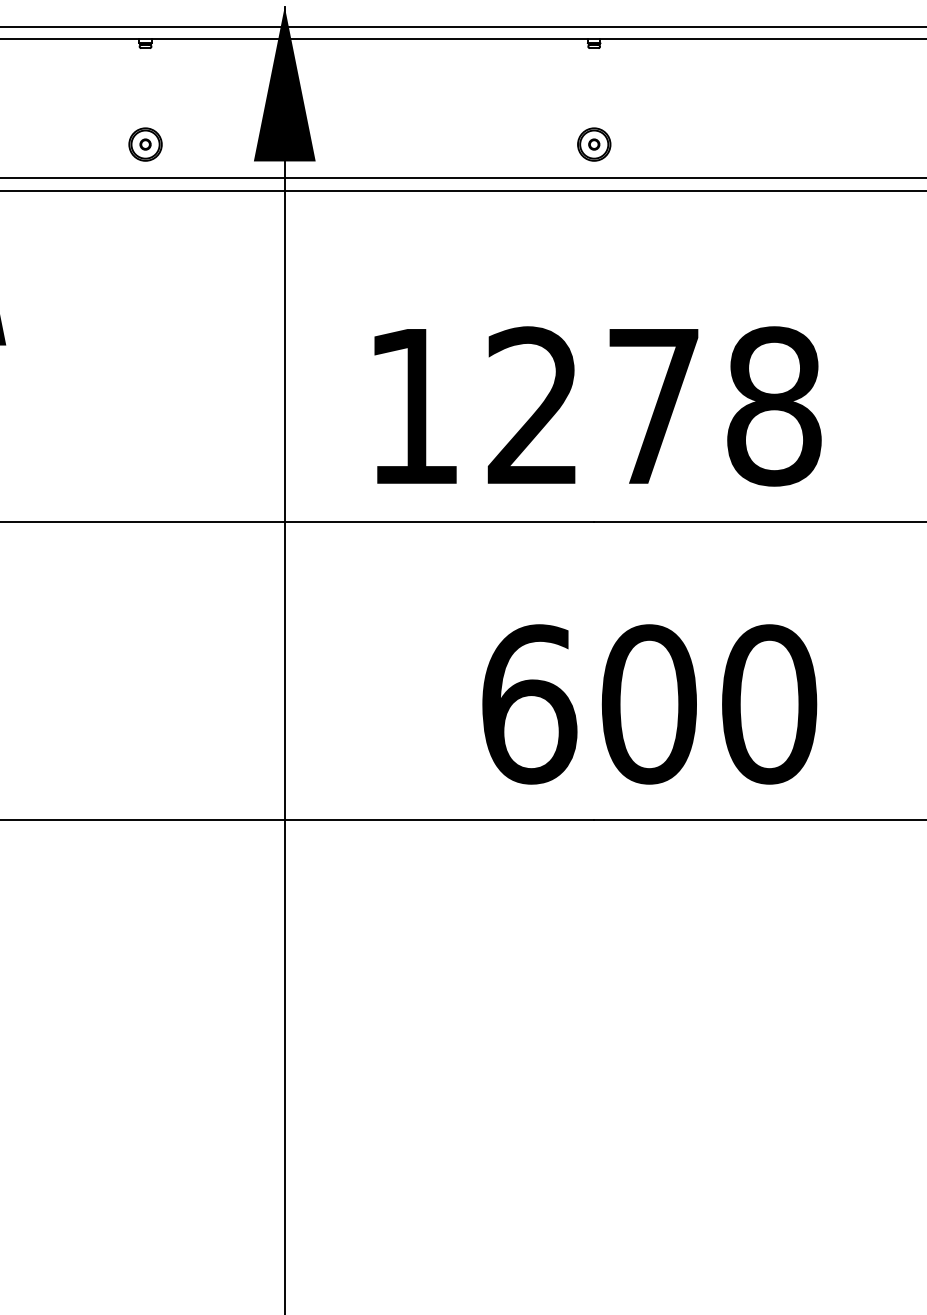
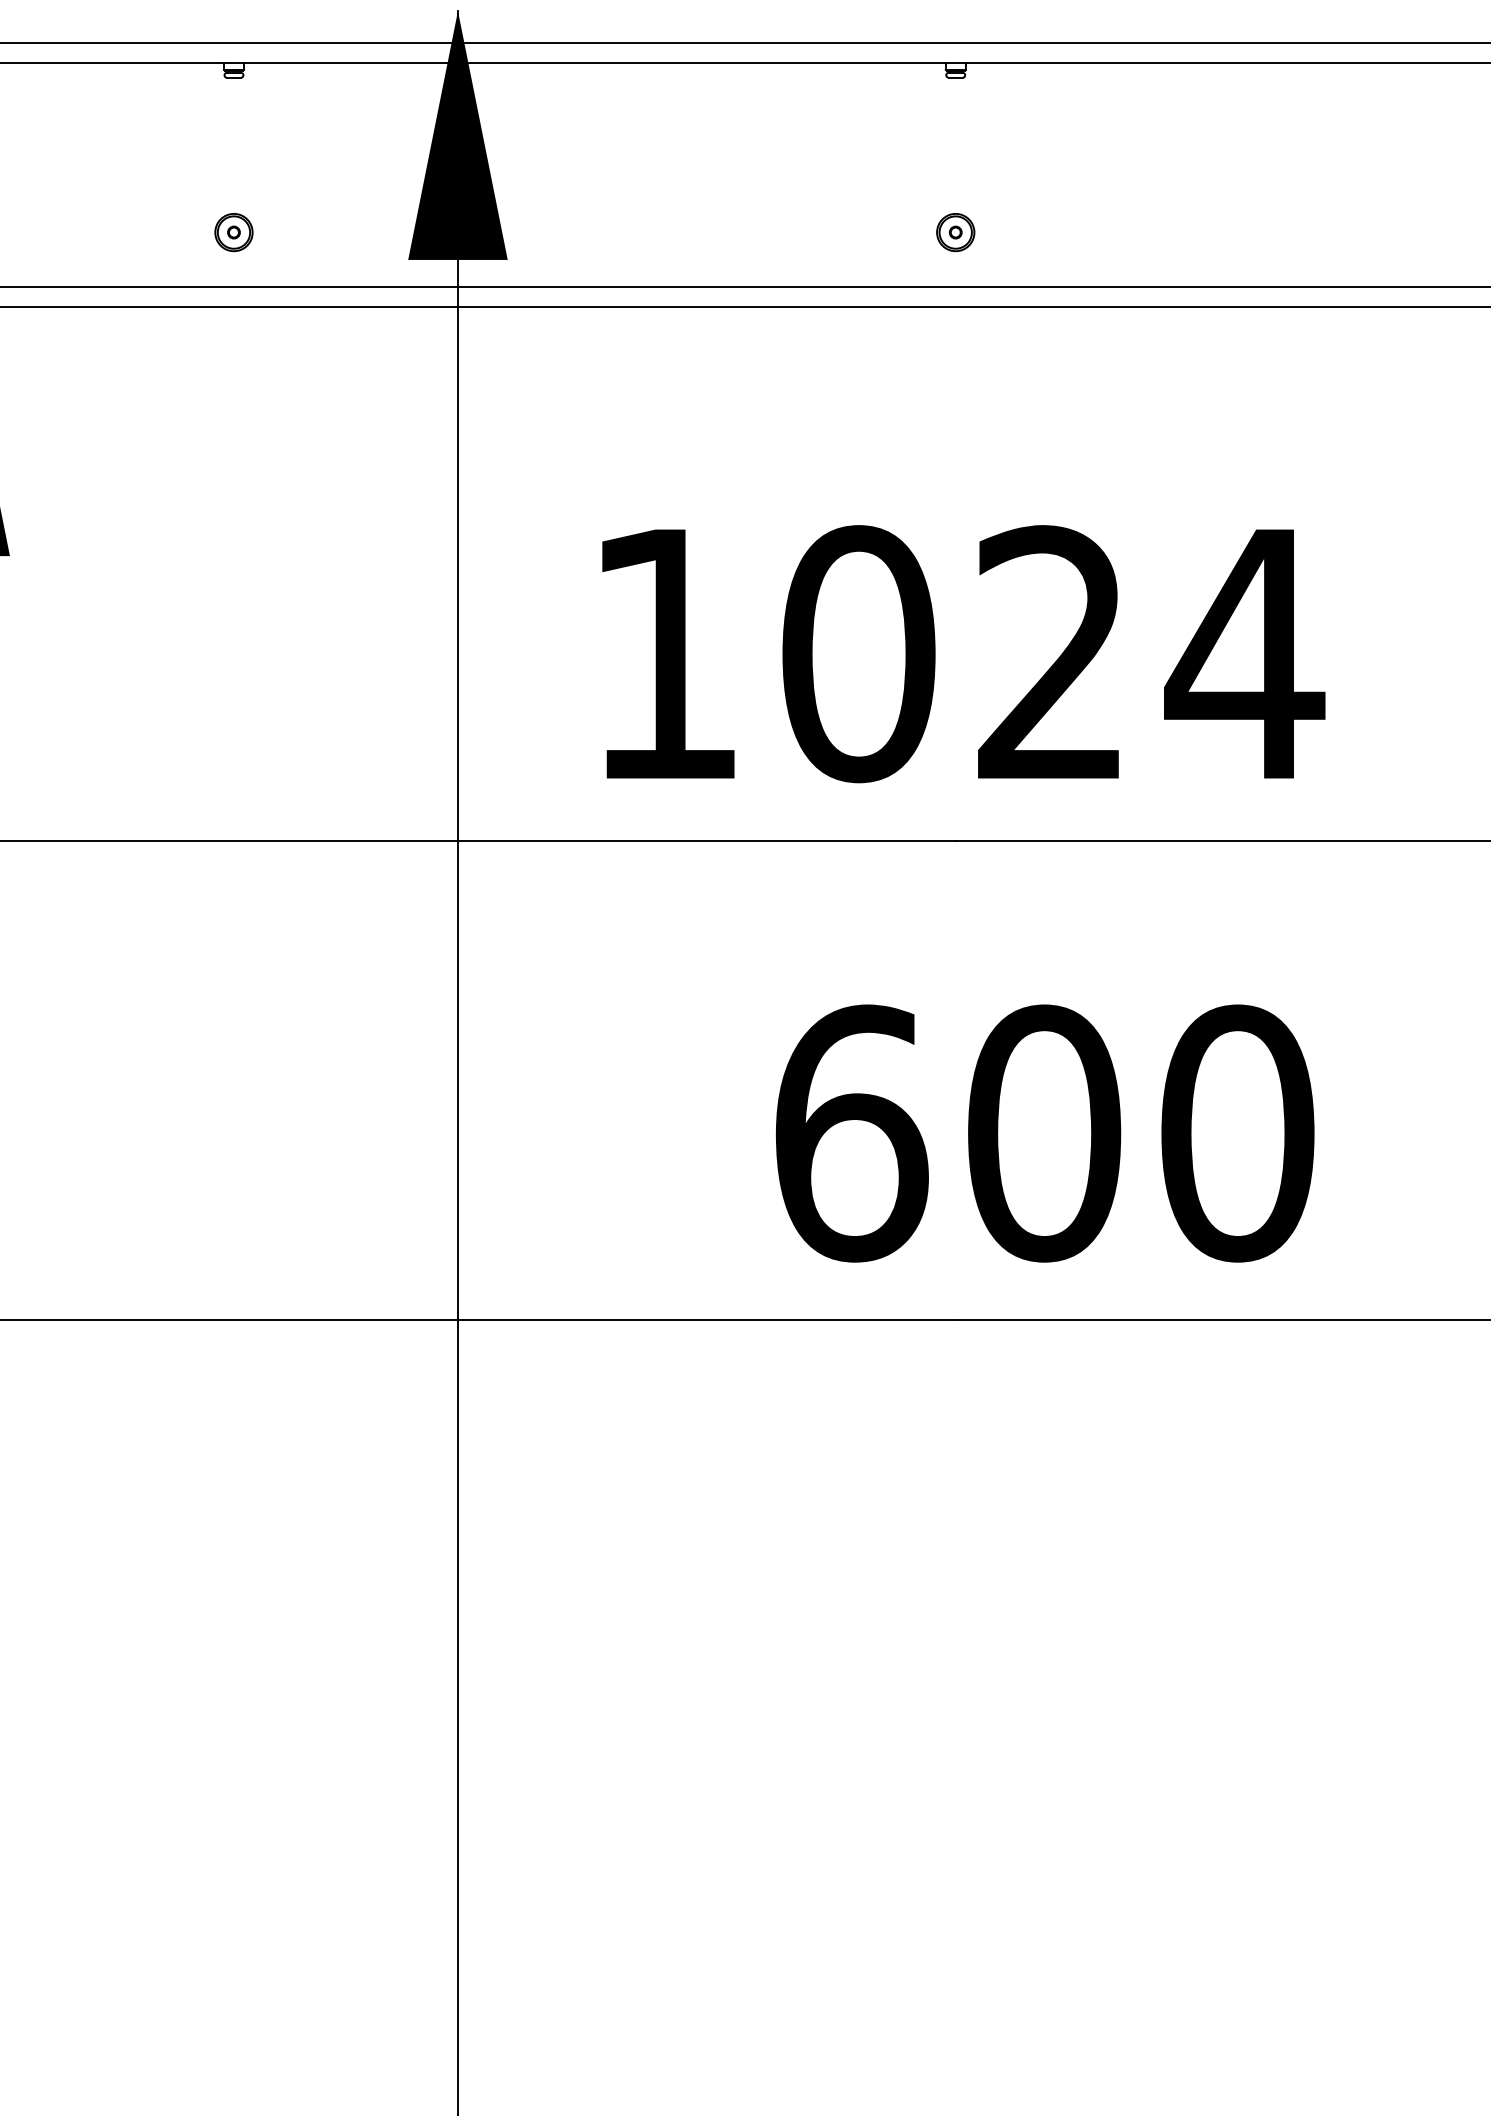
part: (145, 143) -> (233, 231), size x0.71
part: (593, 143) -> (954, 231), size x0.71
text: (654, 406) -> (1052, 654), 1278 -> 1024

